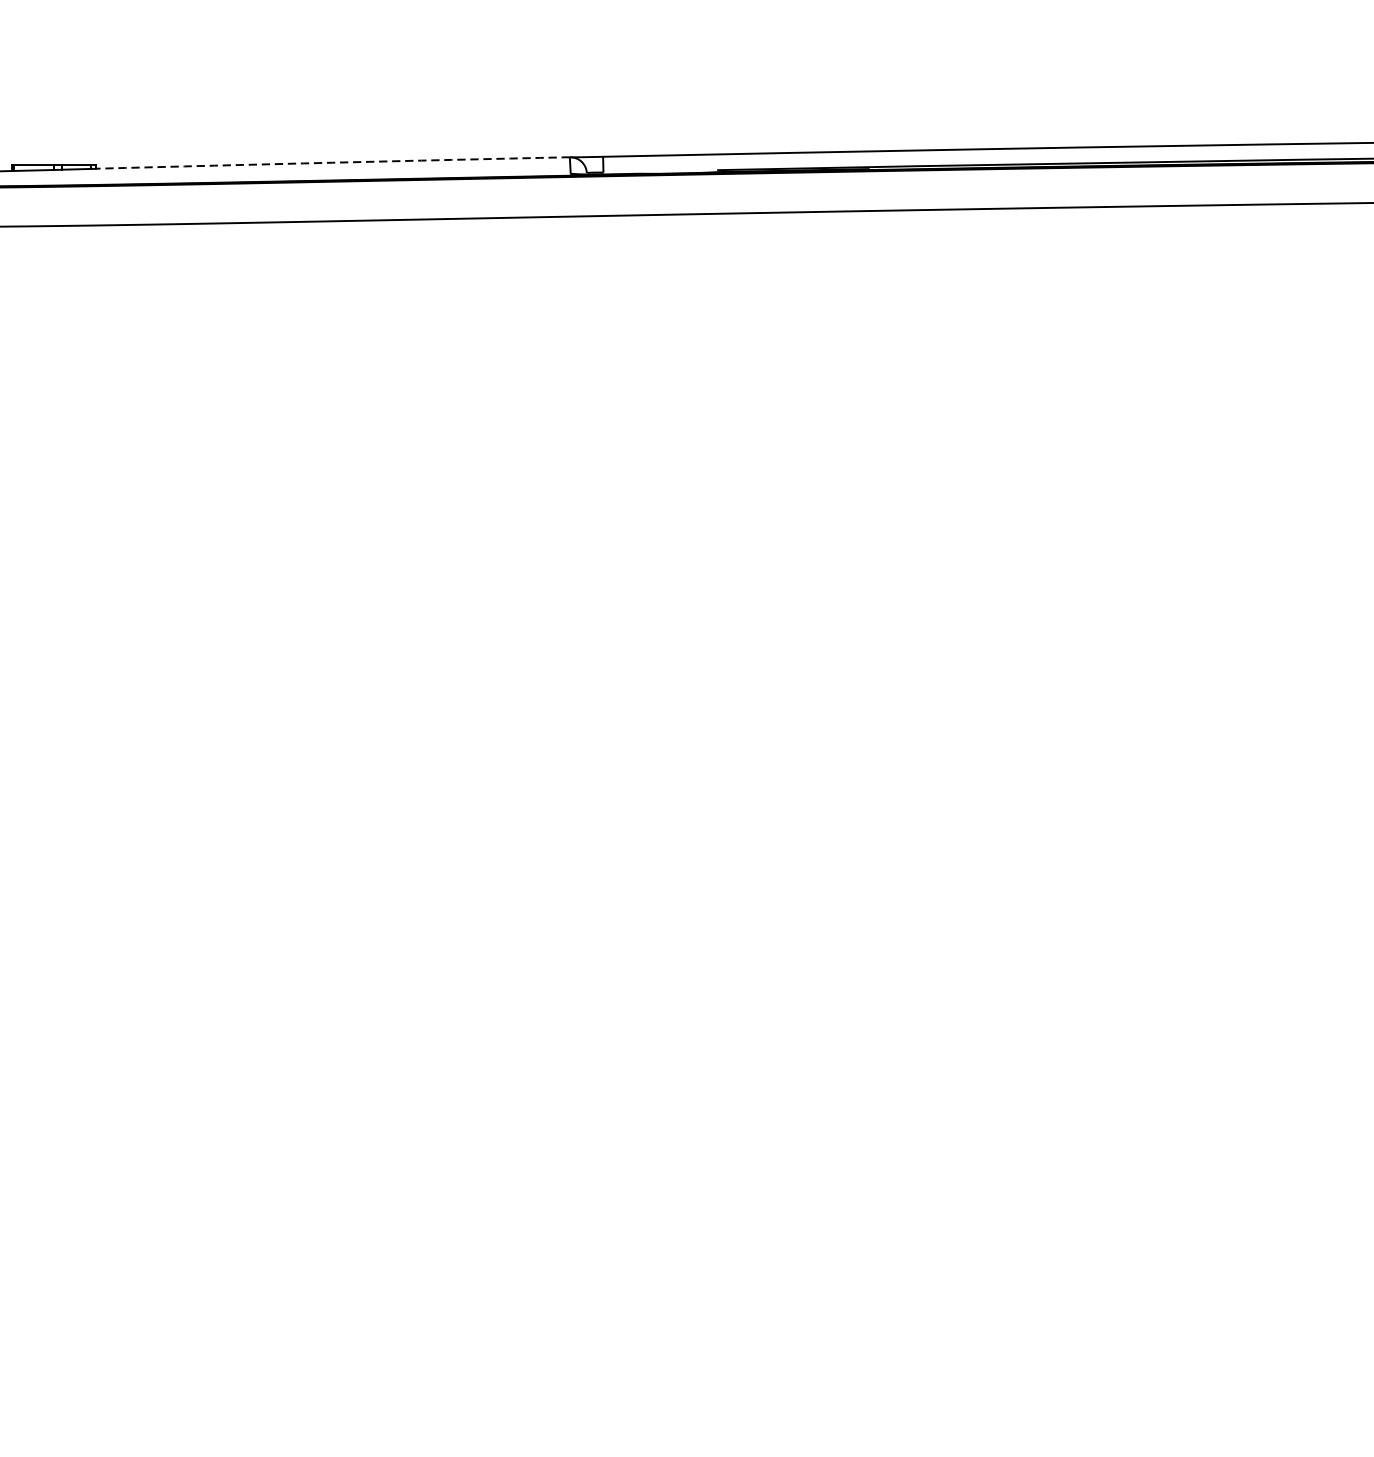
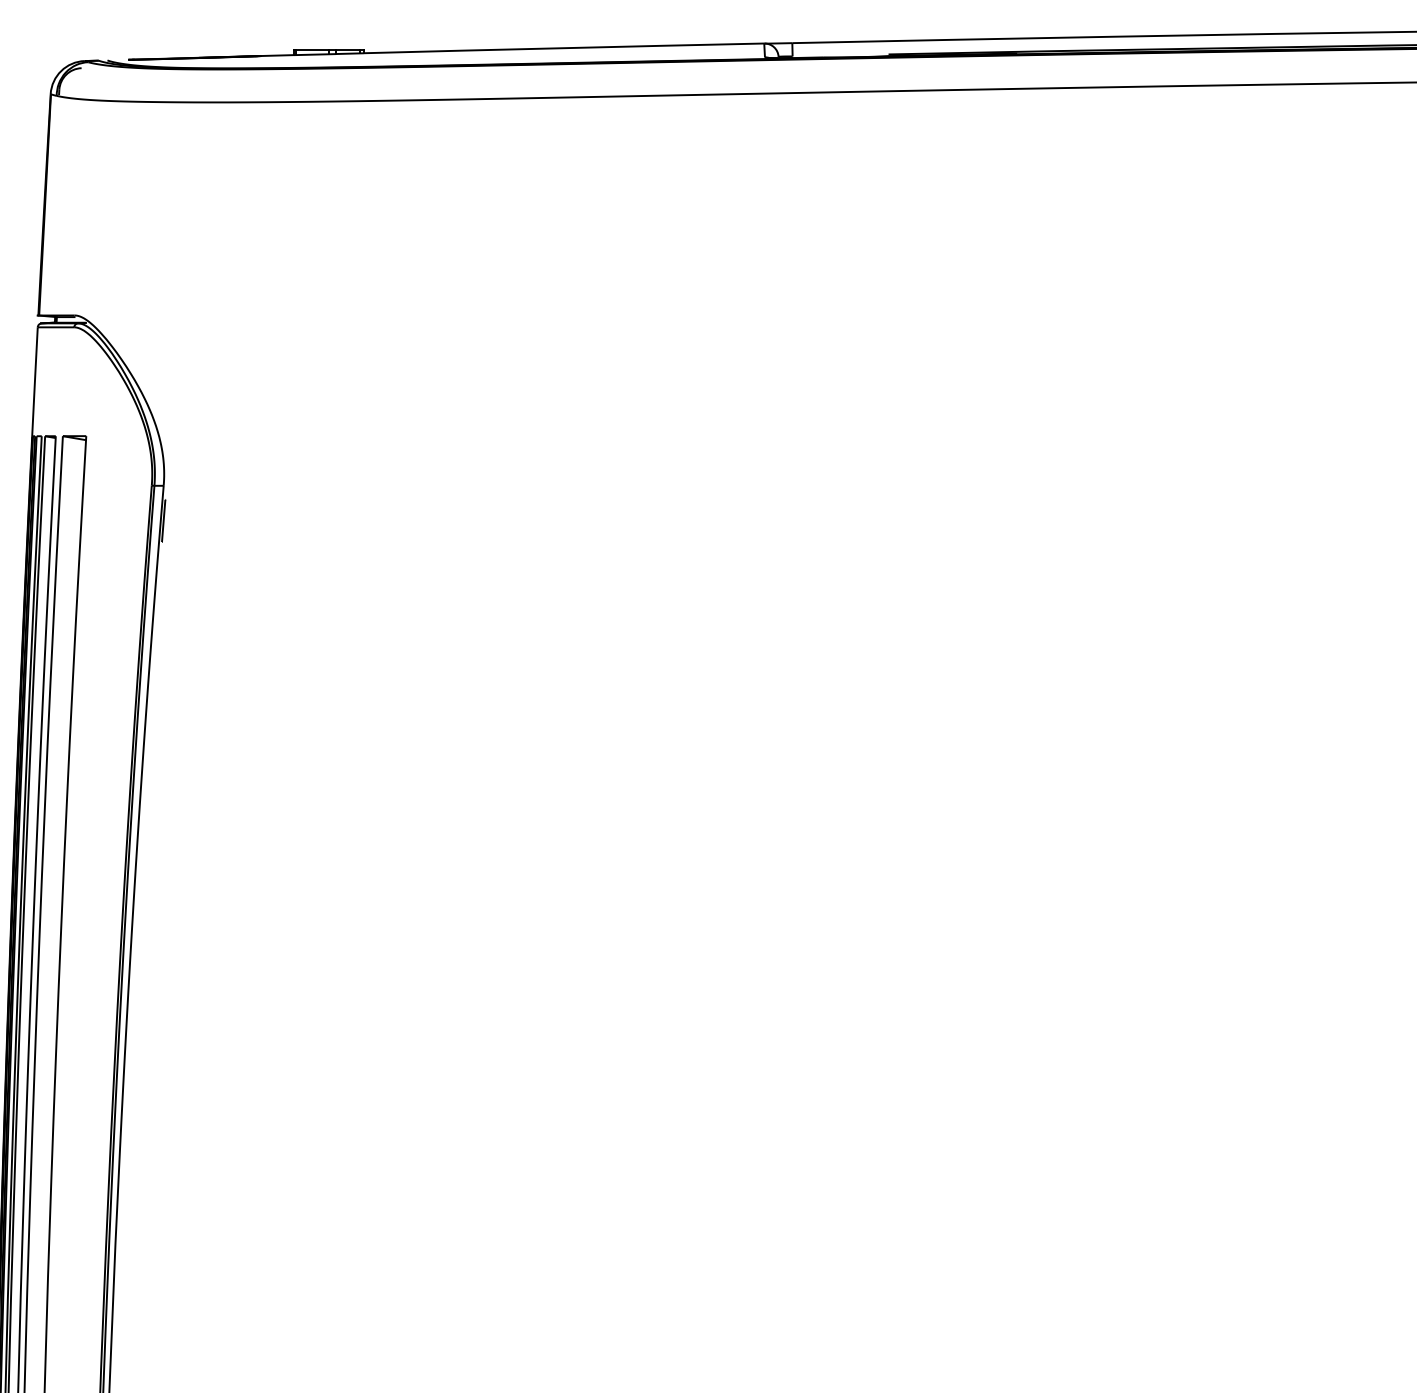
arc: (333, 163) -> (564, 48), dashed -> solid

